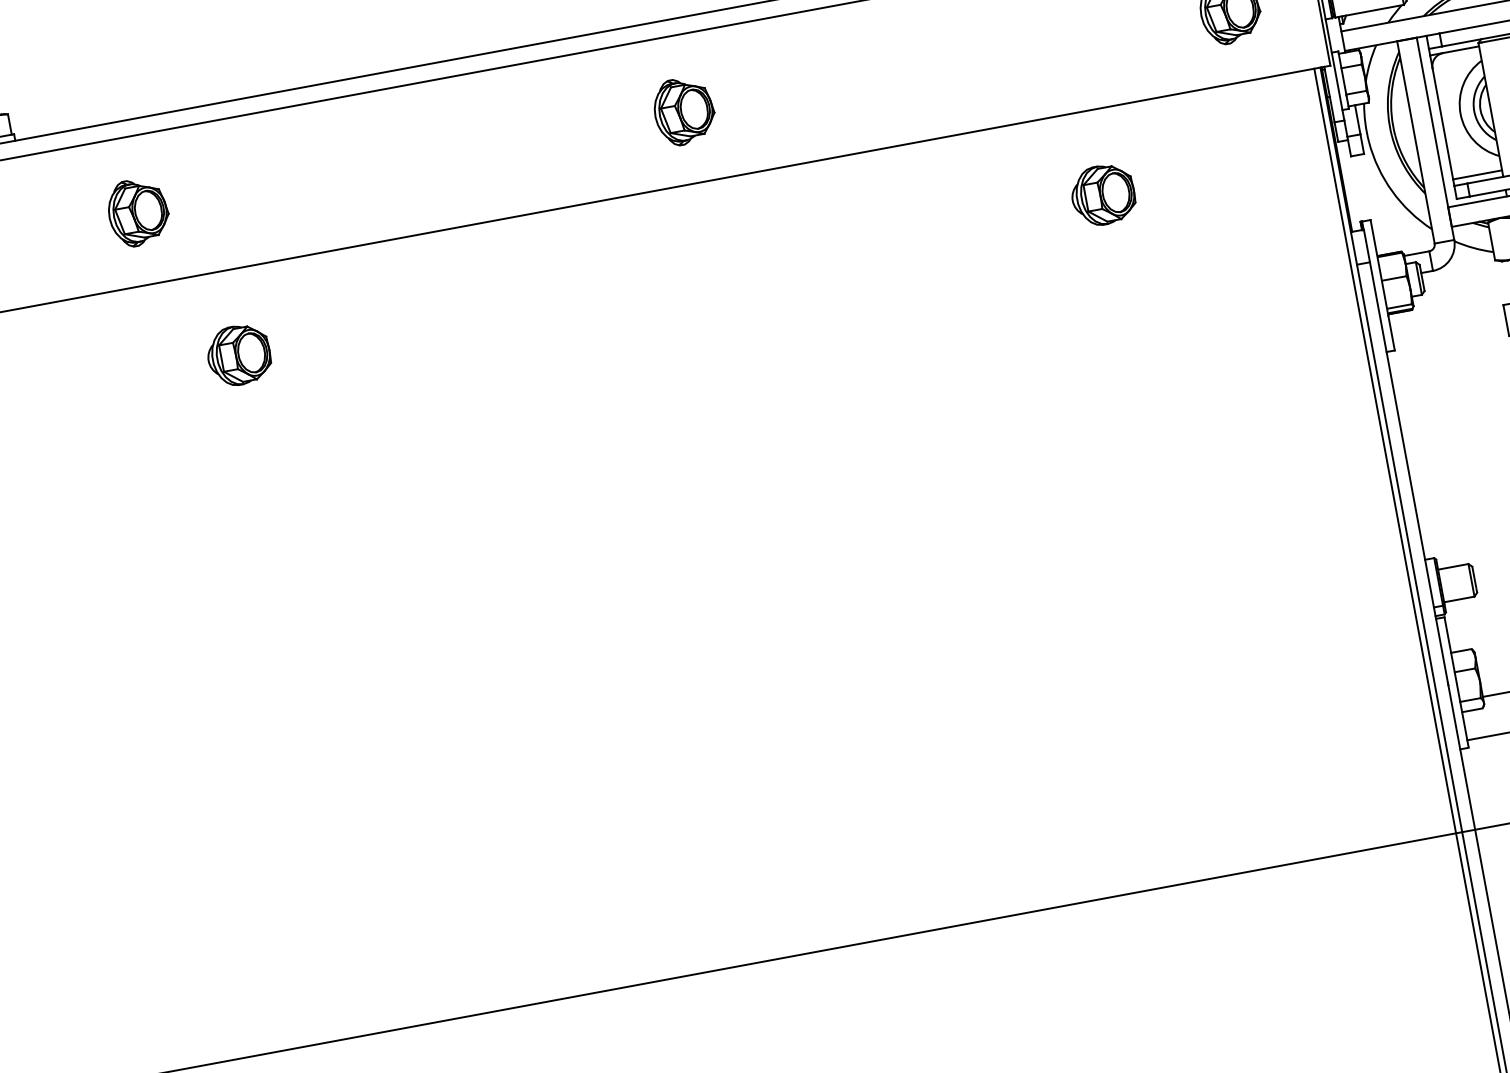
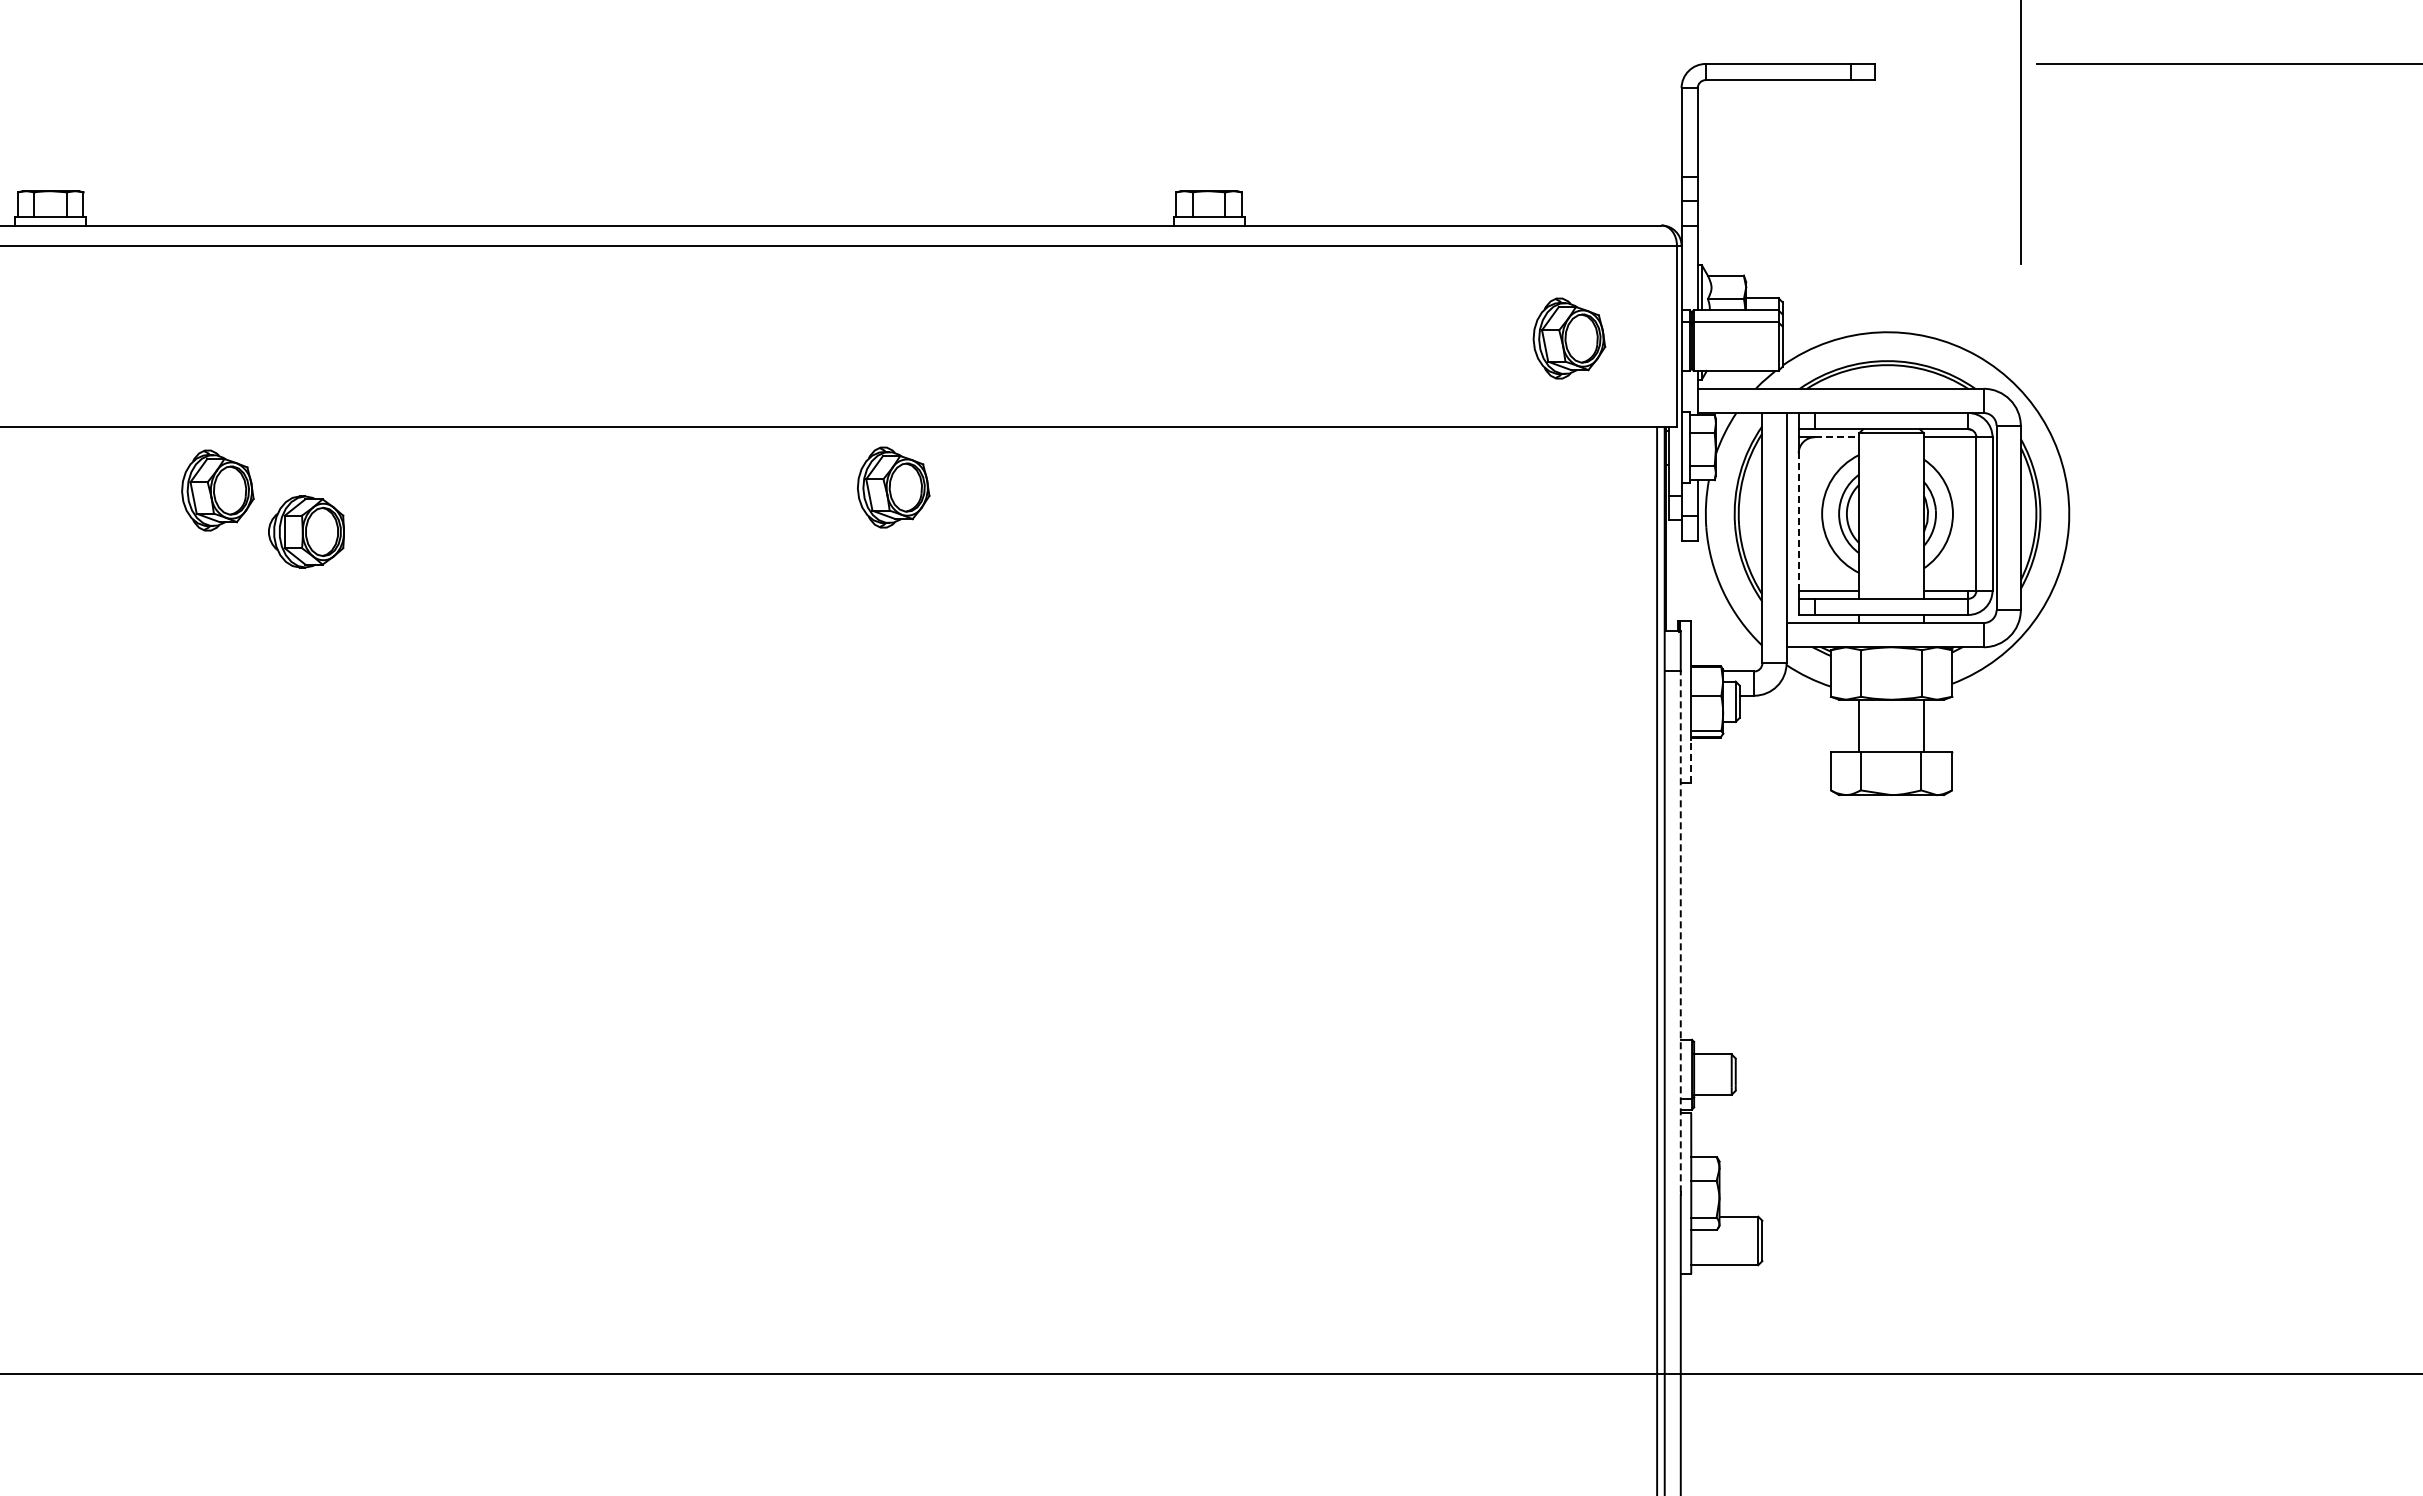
line: (1461, 49) -> (1837, 437), solid -> dashed
part: (684, 111) -> (893, 487), moved
line: (1442, 124) -> (1798, 522), solid -> dashed
part: (1103, 194) -> (1376, 531), removed
part: (138, 212) -> (217, 490), moved
line: (1391, 332) -> (1690, 760), solid -> dashed
line: (1408, 472) -> (1680, 931), solid -> dashed

